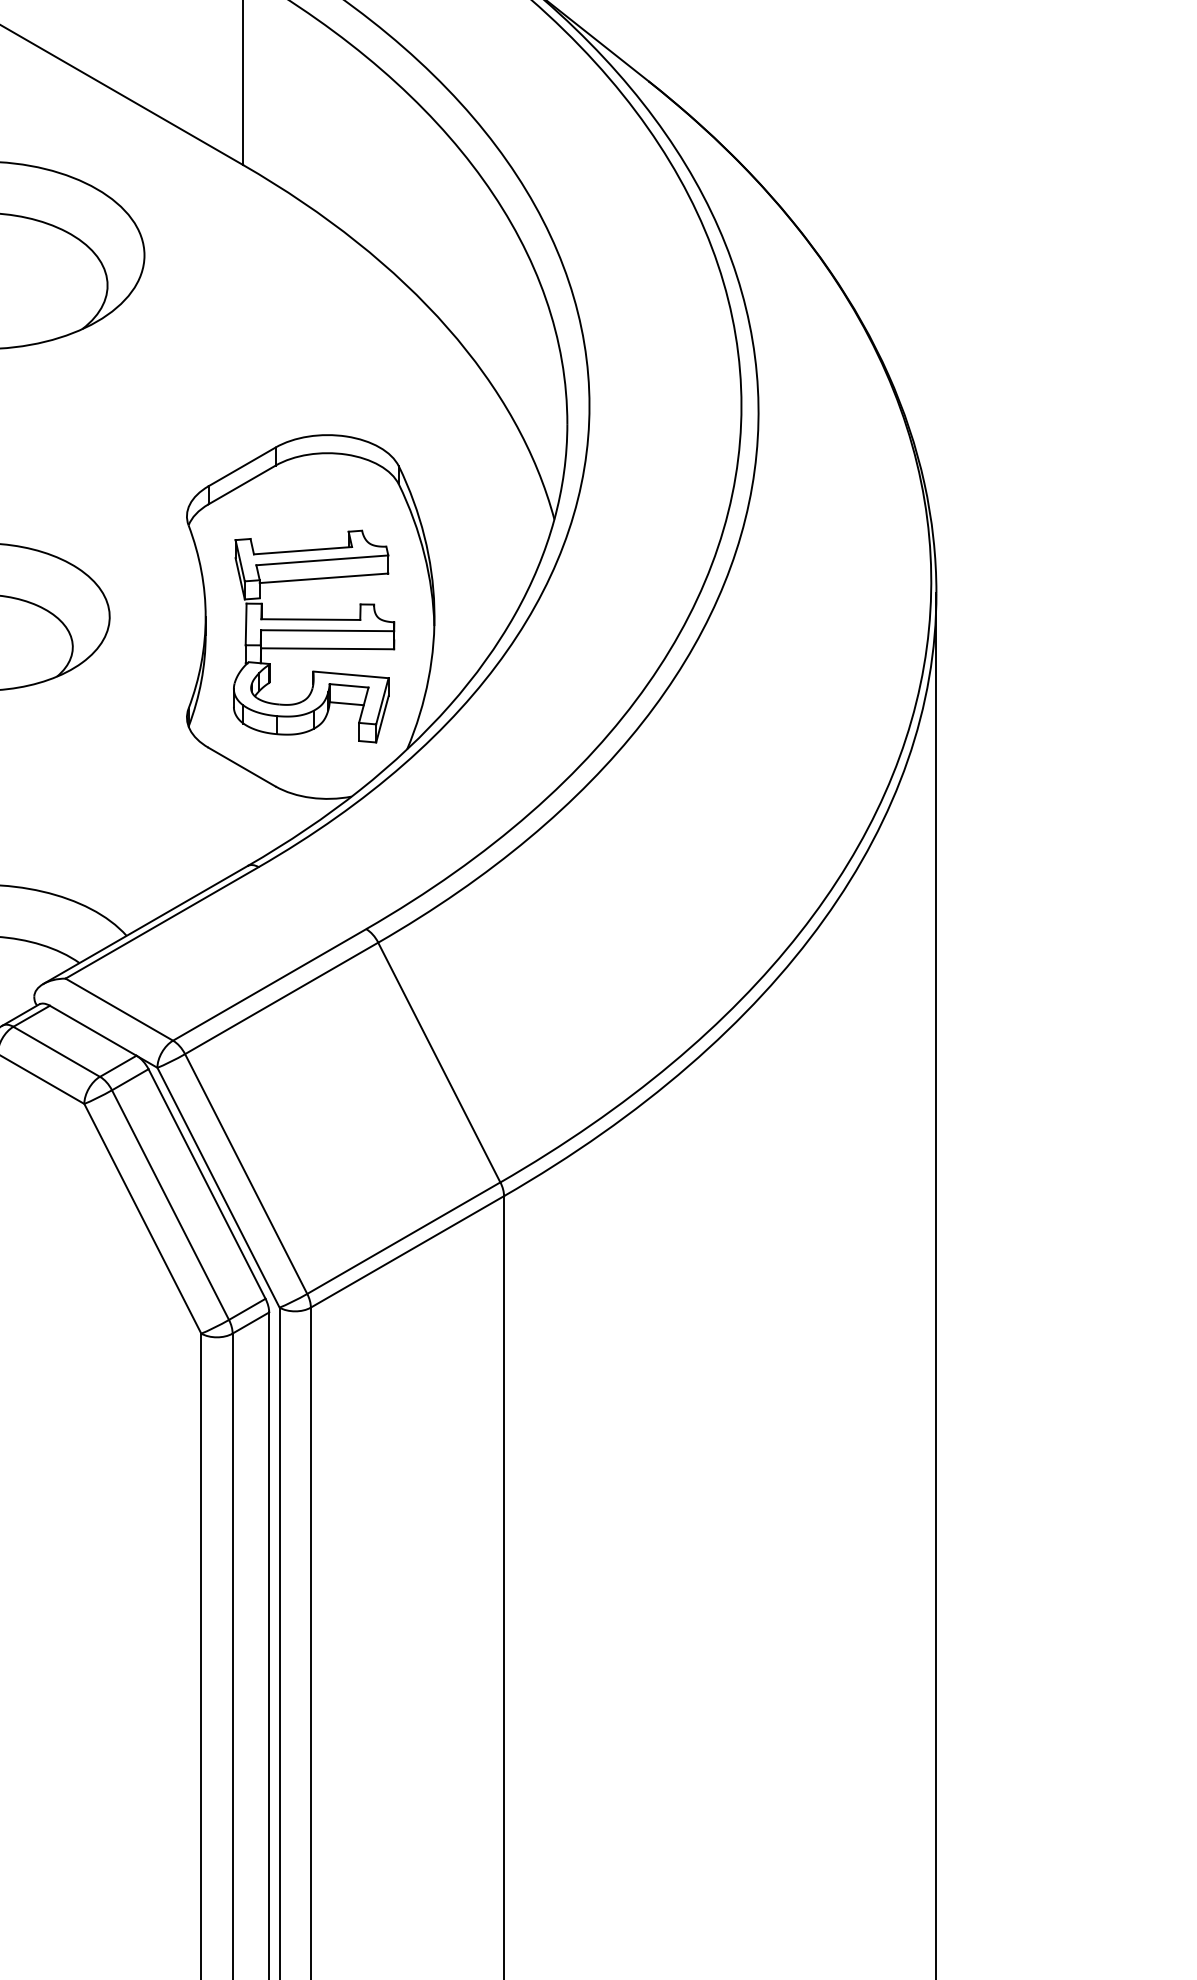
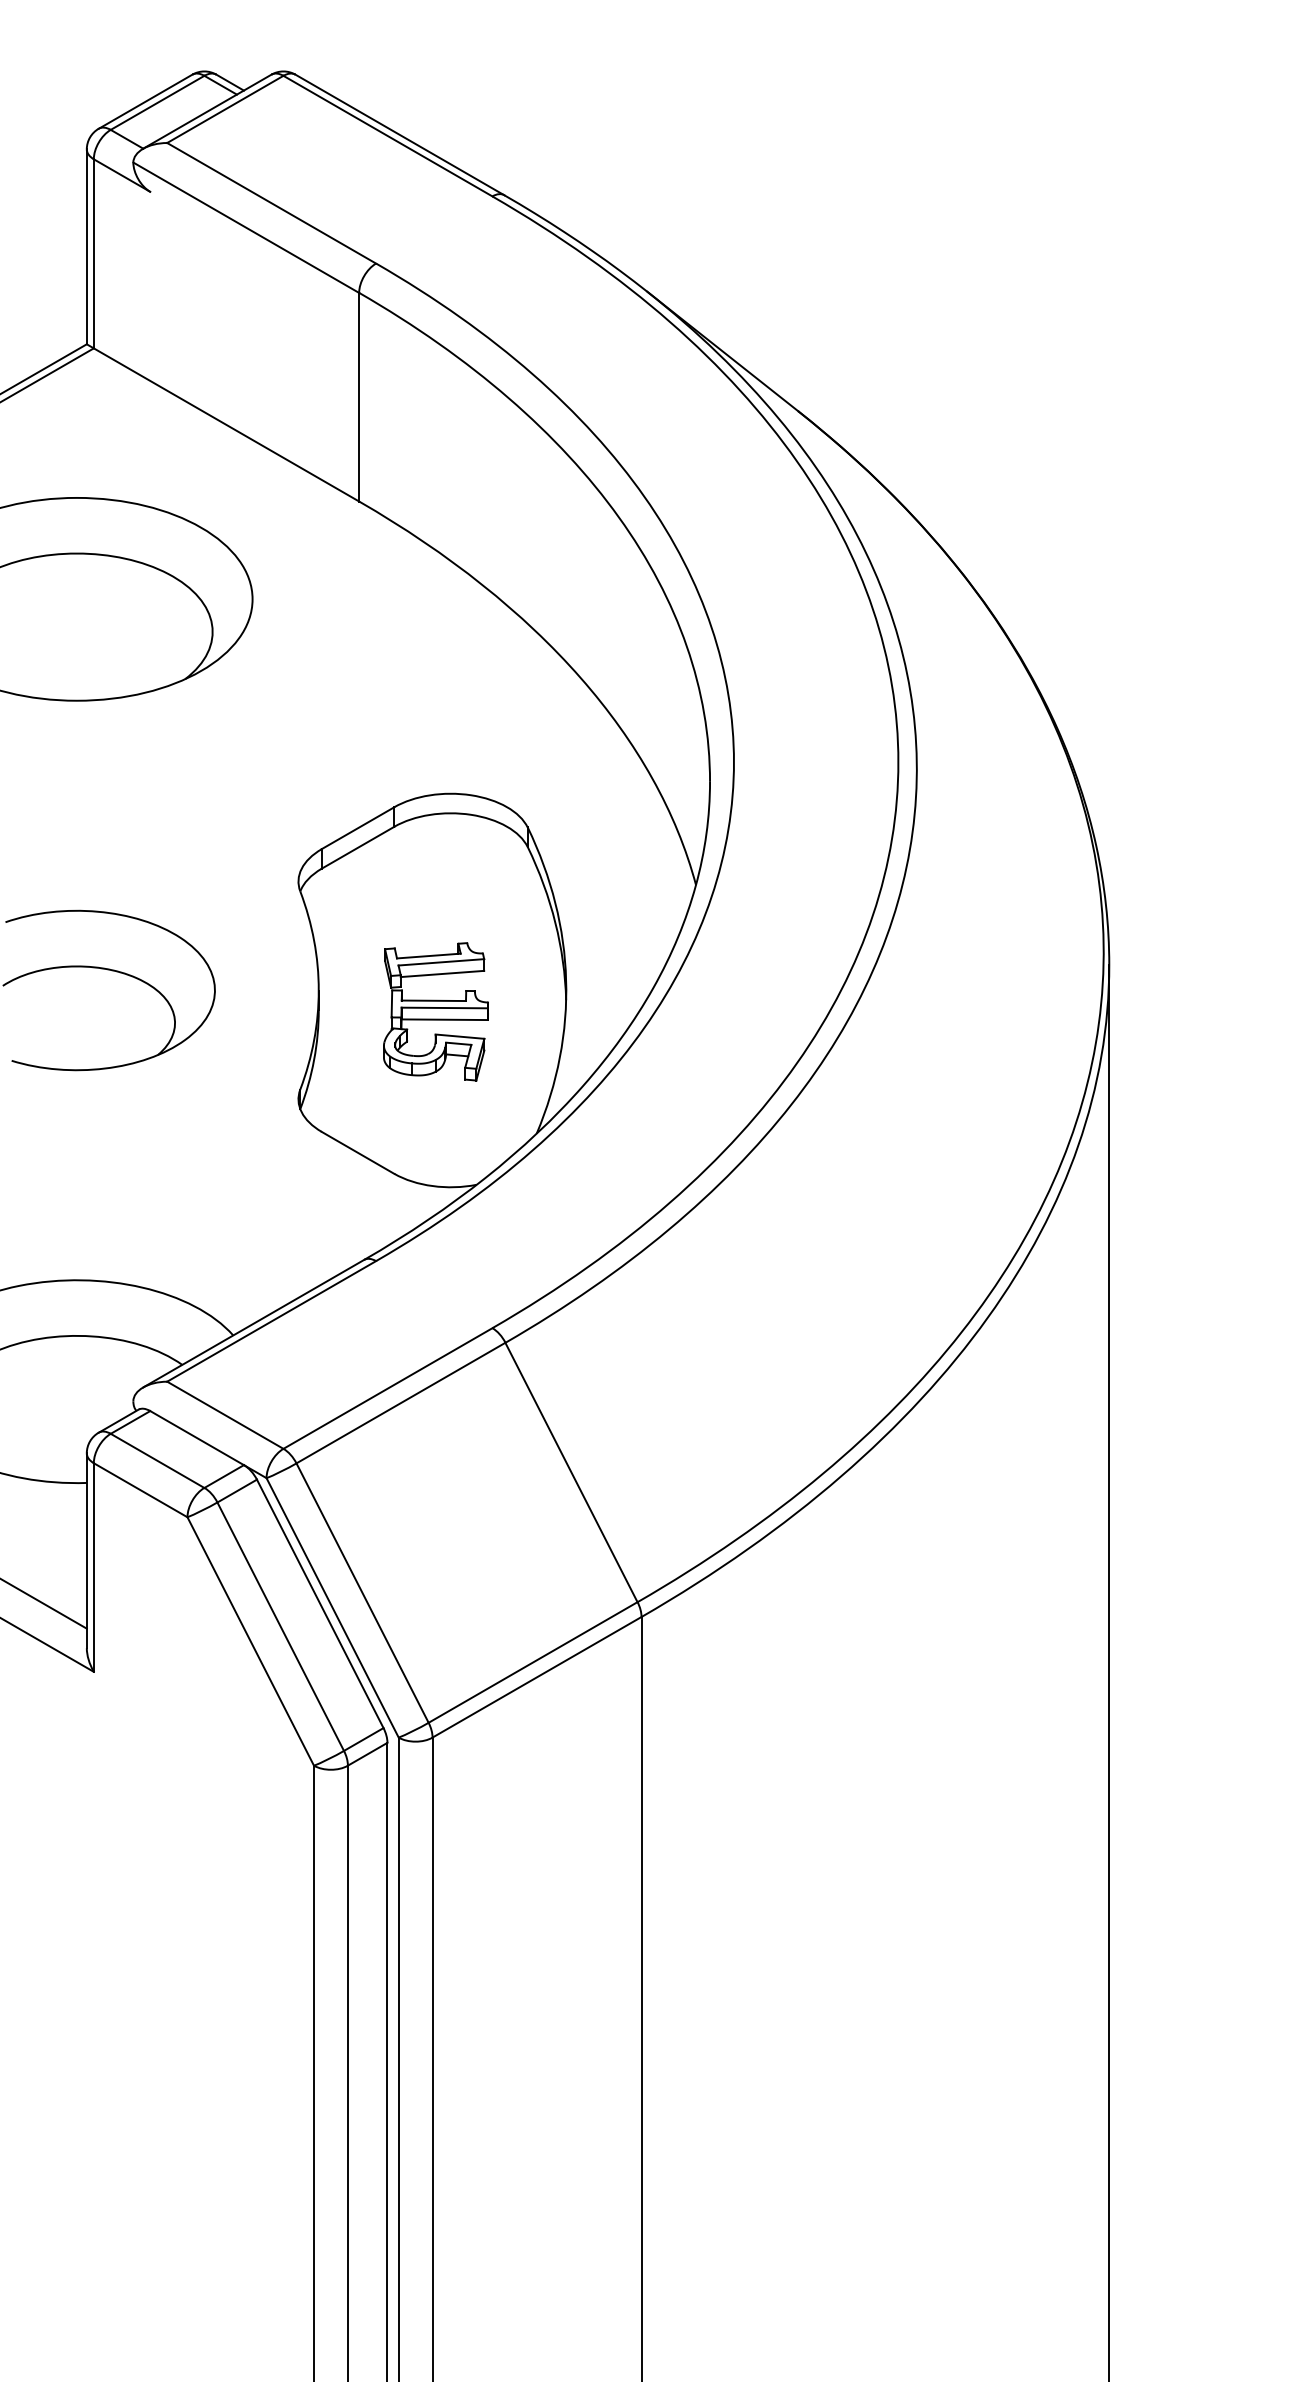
part: (313, 636) -> (435, 1011), size x0.6

